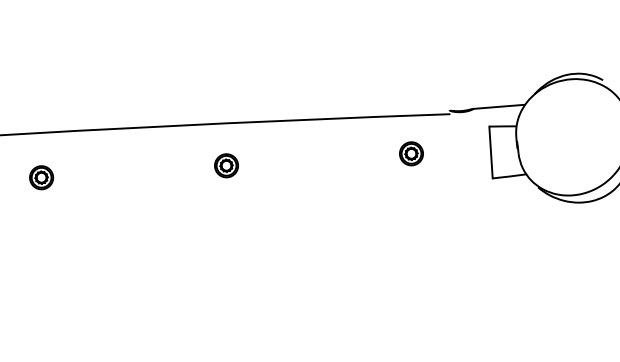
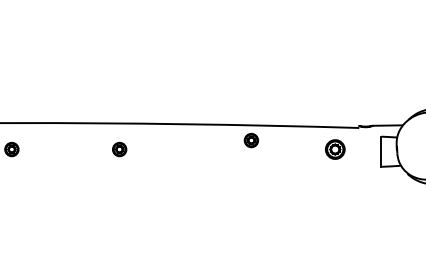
part: (410, 153) -> (334, 149), size x1.4
part: (224, 165) -> (250, 140), moved

